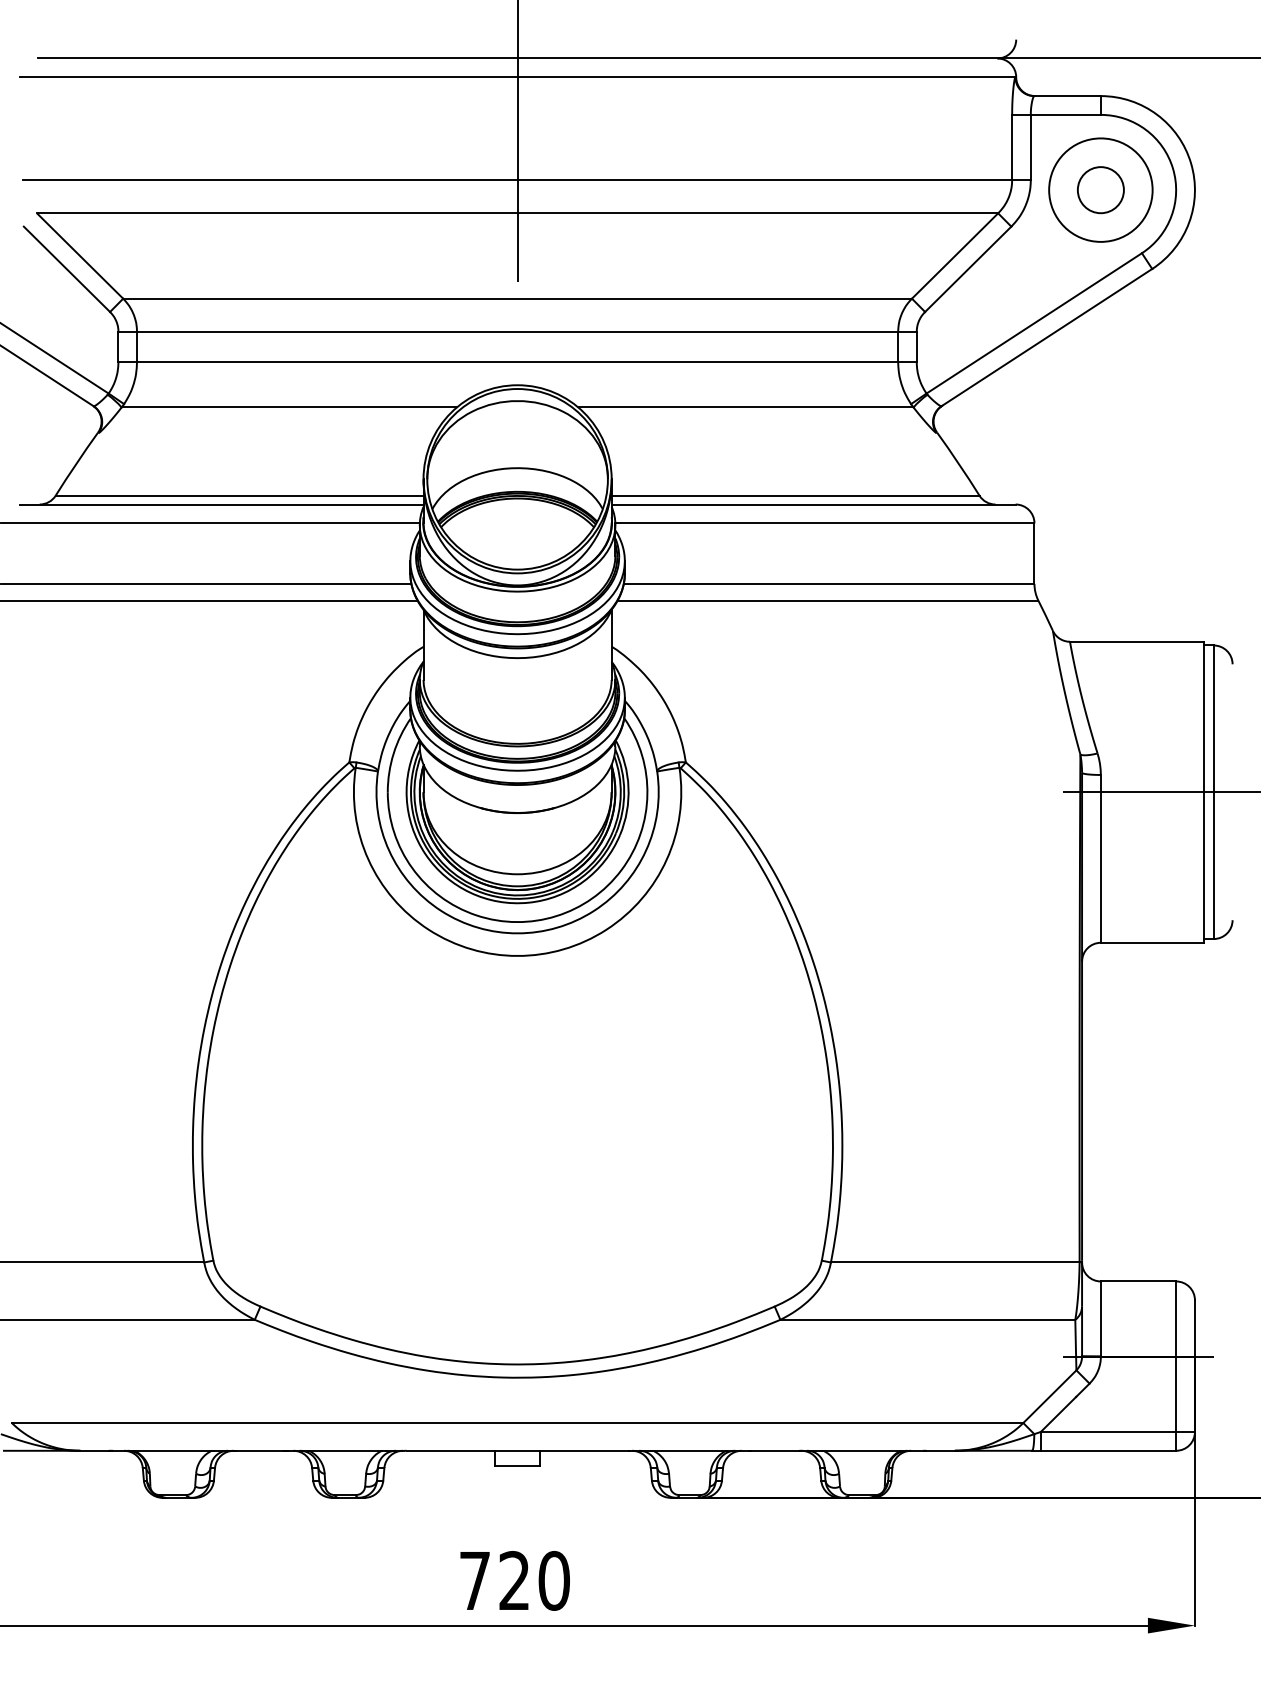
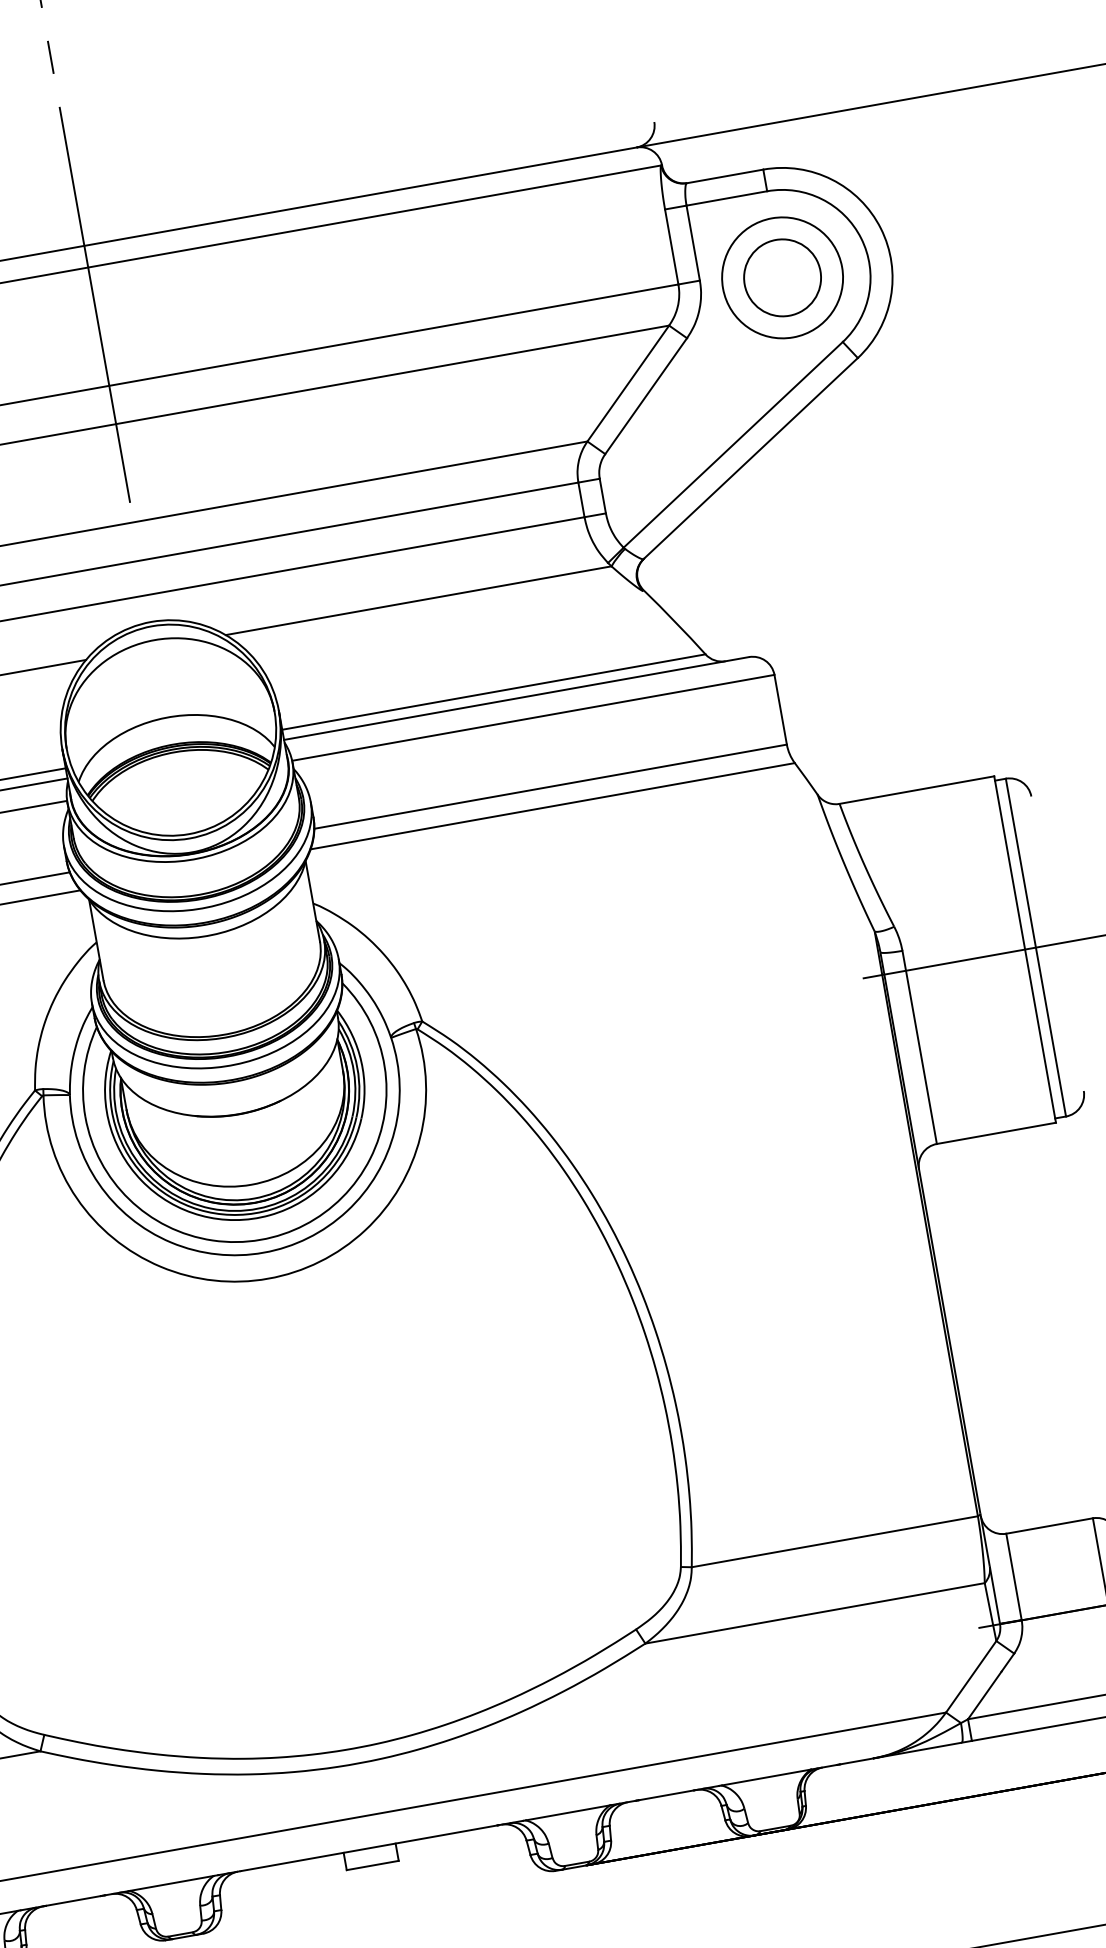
circle: (1100, 190) -> (782, 278), size x1.43

